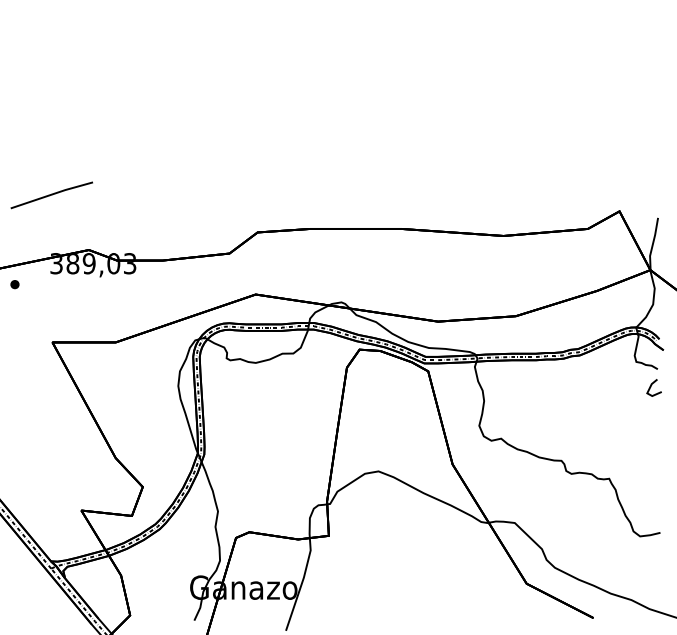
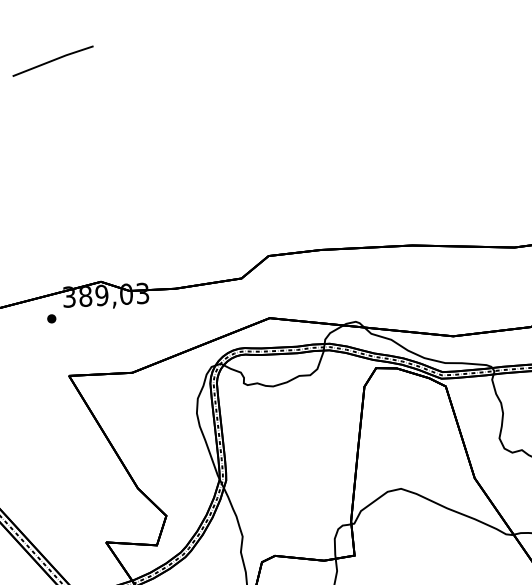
line: (51, 195) -> (52, 61), moved
part: (14, 284) -> (51, 318), moved

